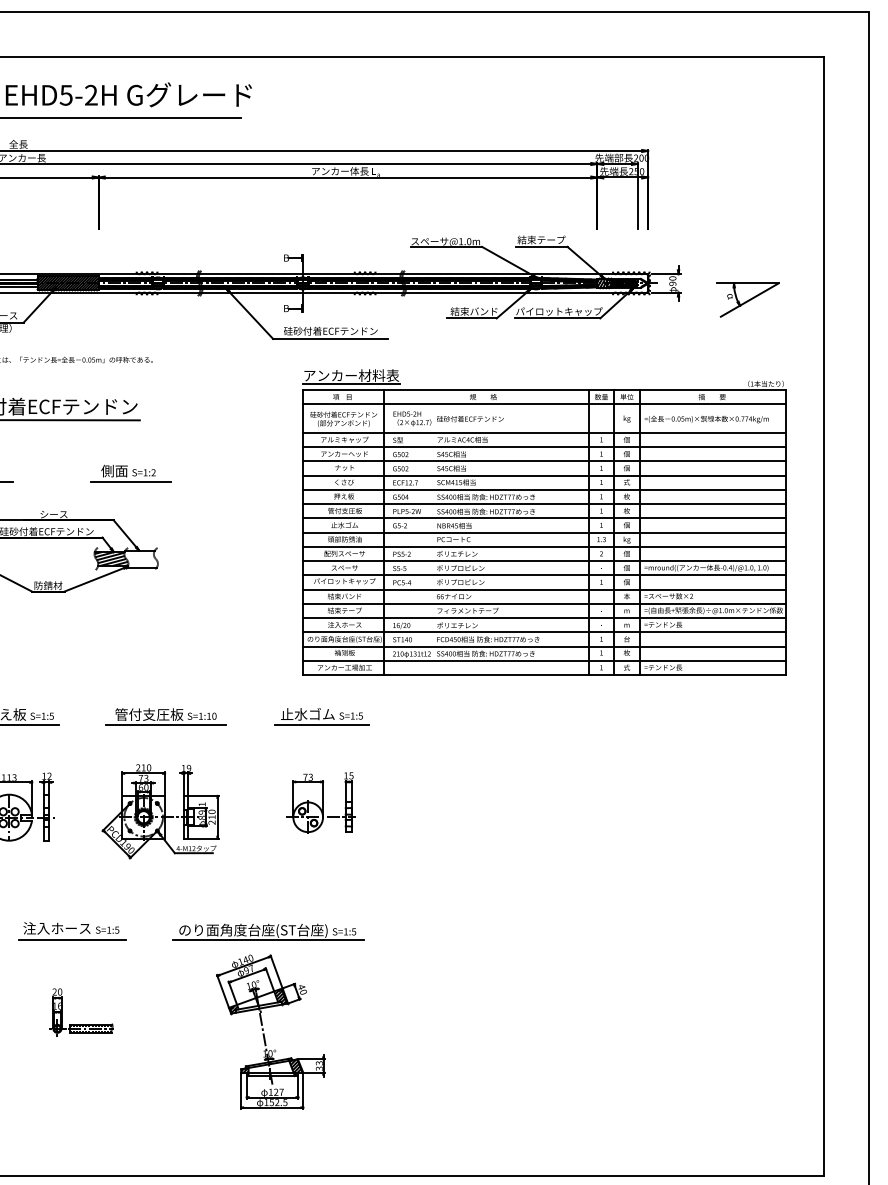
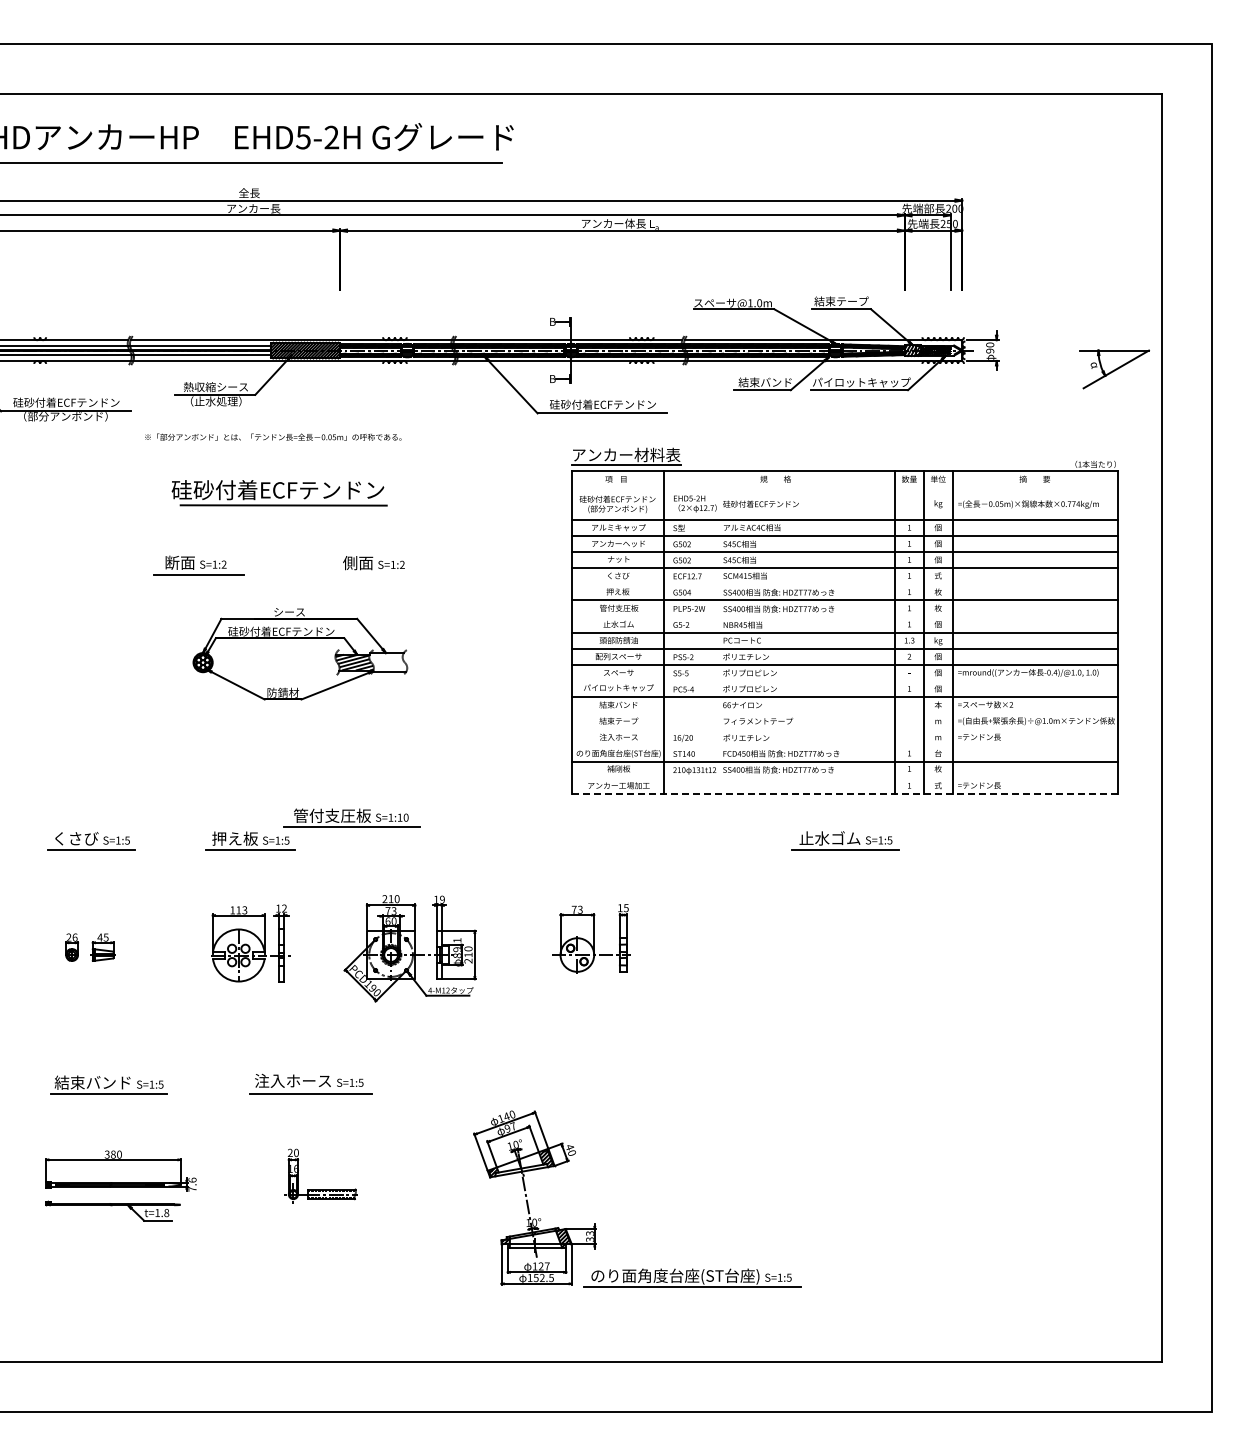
part: (748, 300) -> (1114, 369), moved
line: (544, 404) -> (844, 487), removed
line: (130, 481) -> (376, 574), removed
line: (544, 490) -> (844, 584), removed
line: (544, 518) -> (844, 616), removed
line: (544, 575) -> (844, 681), removed
line: (544, 603) -> (844, 713), removed
line: (544, 618) -> (844, 729), removed
line: (544, 632) -> (844, 745), removed
line: (544, 660) -> (844, 777), removed
line: (545, 675) -> (845, 794), solid -> dashed
part: (166, 716) -> (351, 817), moved
part: (321, 716) -> (845, 840), moved
part: (268, 931) -> (692, 1277), moved

